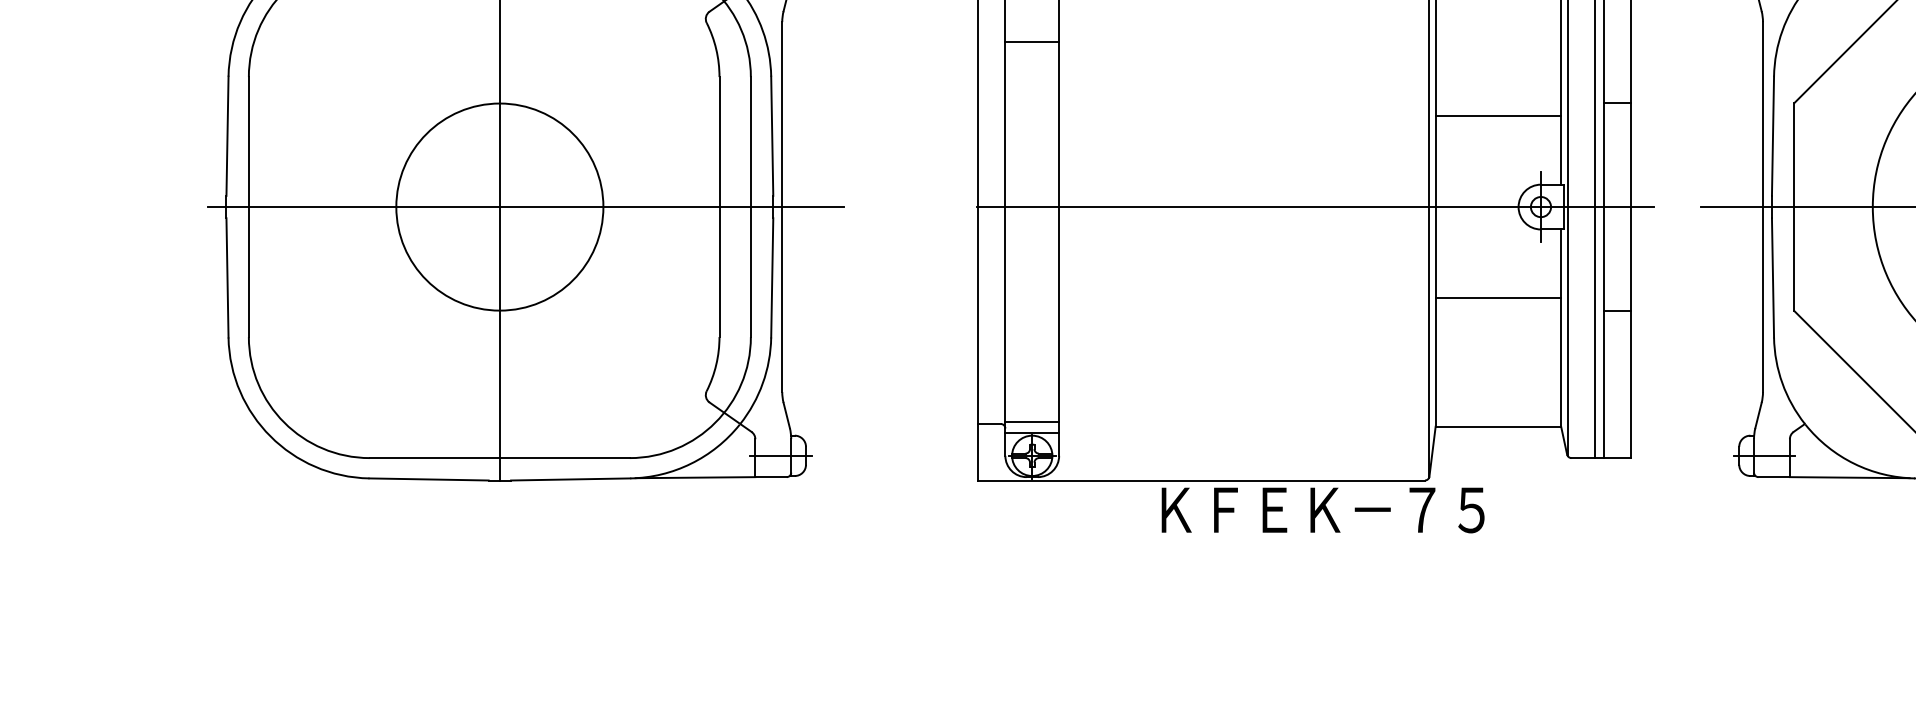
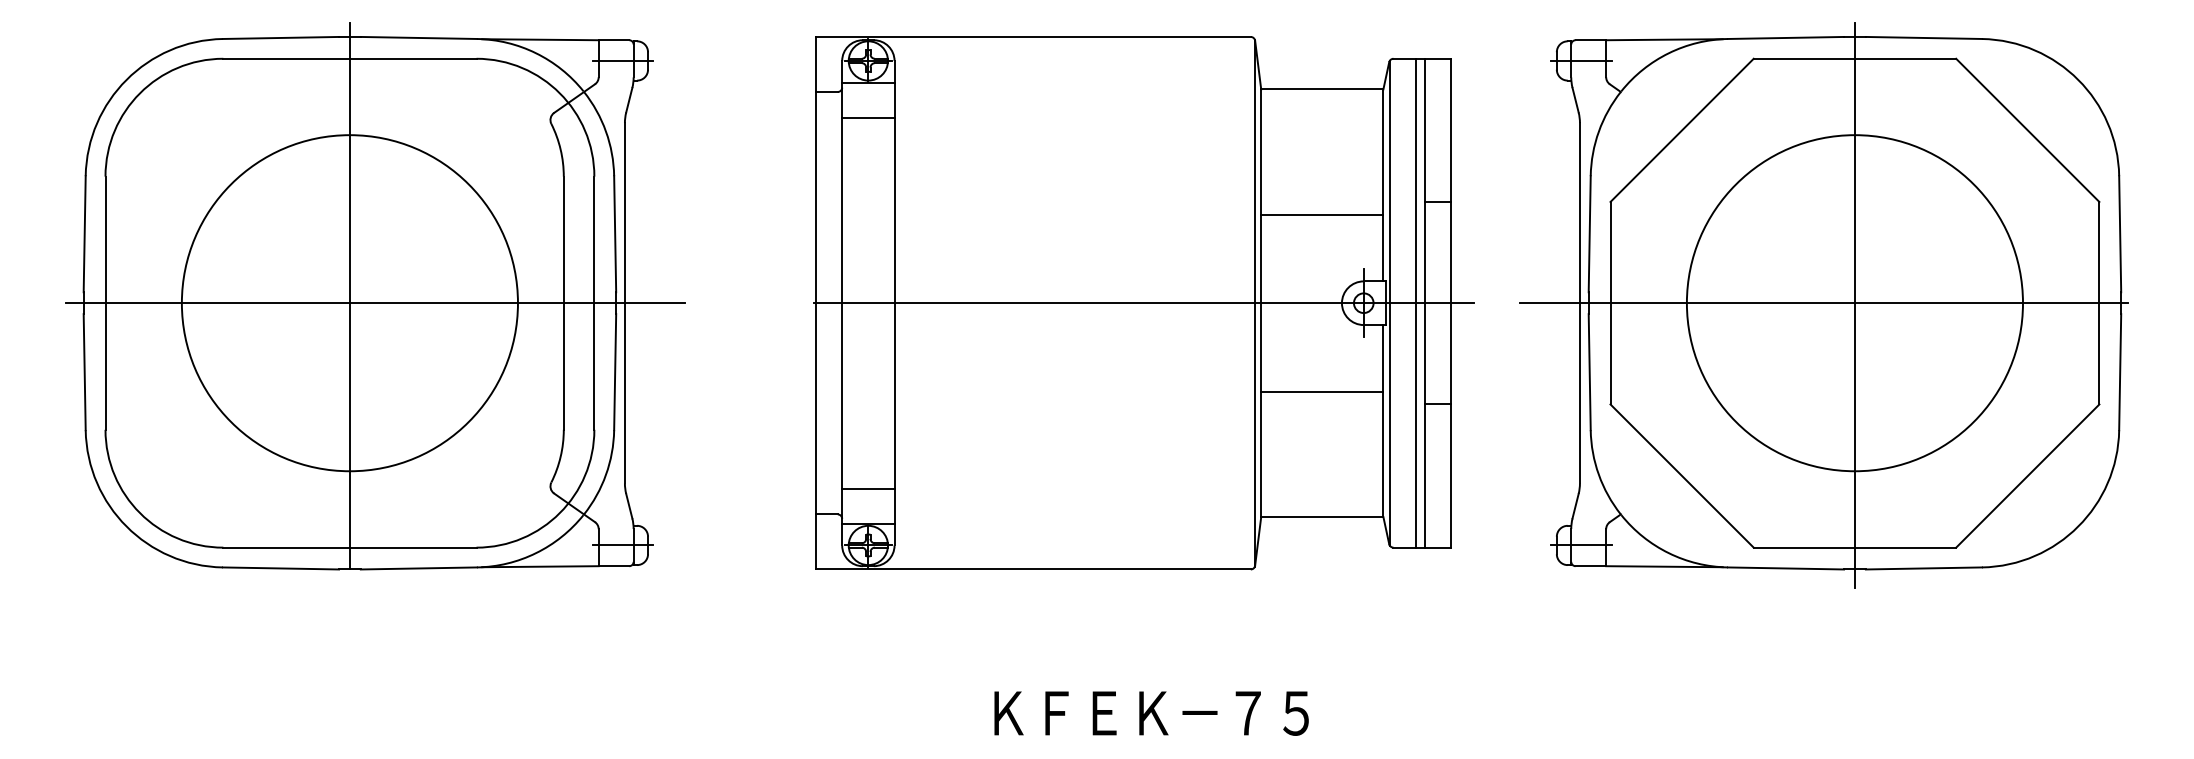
line: (1032, 42) -> (868, 117), moved
circle: (499, 207) -> (349, 303), size x1.67
line: (1032, 421) -> (868, 488), moved
text: (1323, 510) -> (1151, 713), moved

